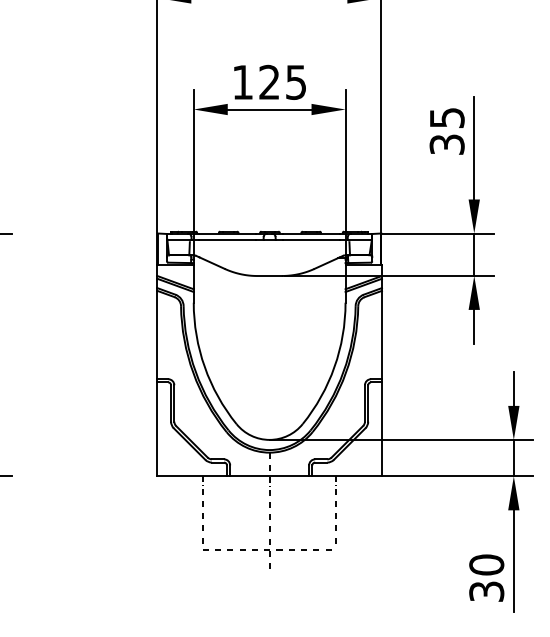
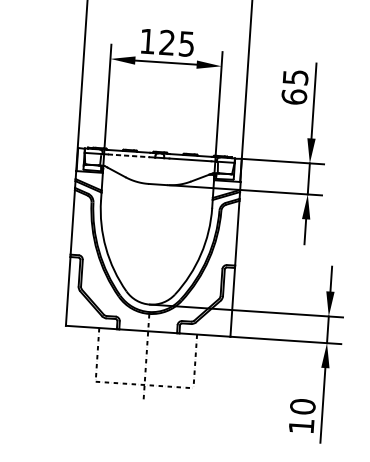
text: (446, 144) -> (293, 96), 35 -> 65
line: (227, 239) -> (128, 155), solid -> dashed
text: (486, 591) -> (301, 426), 30 -> 10

